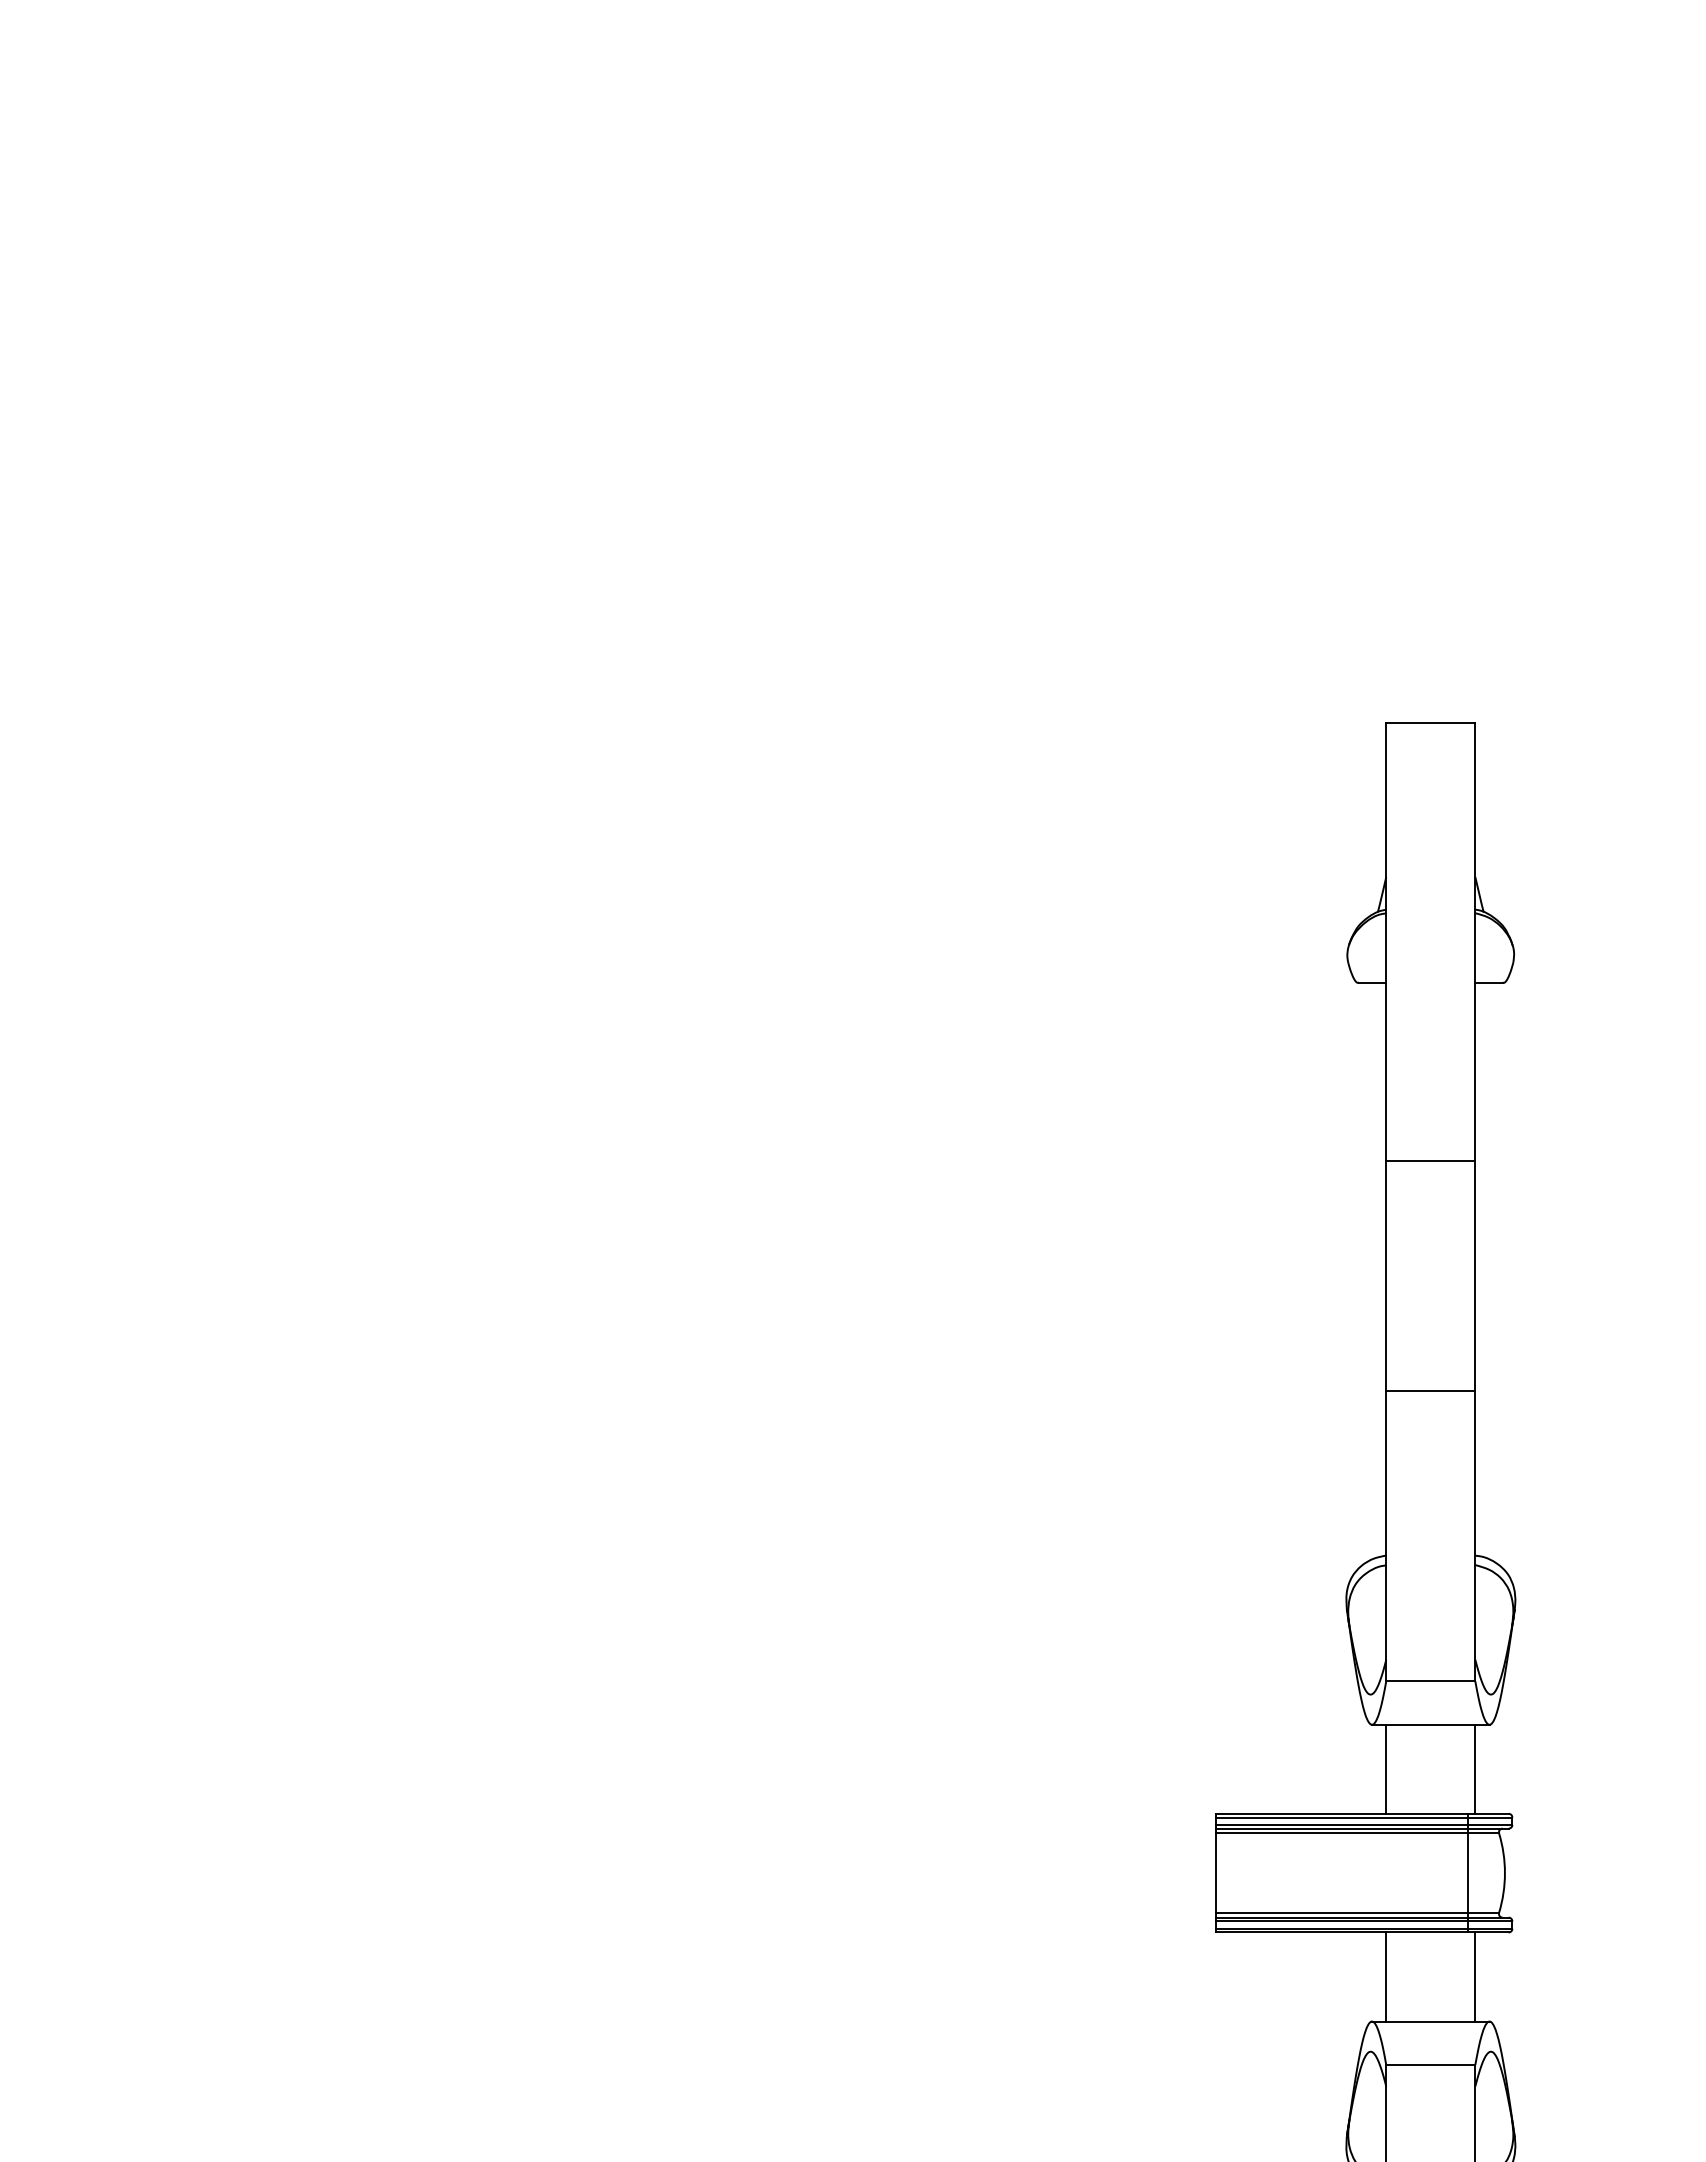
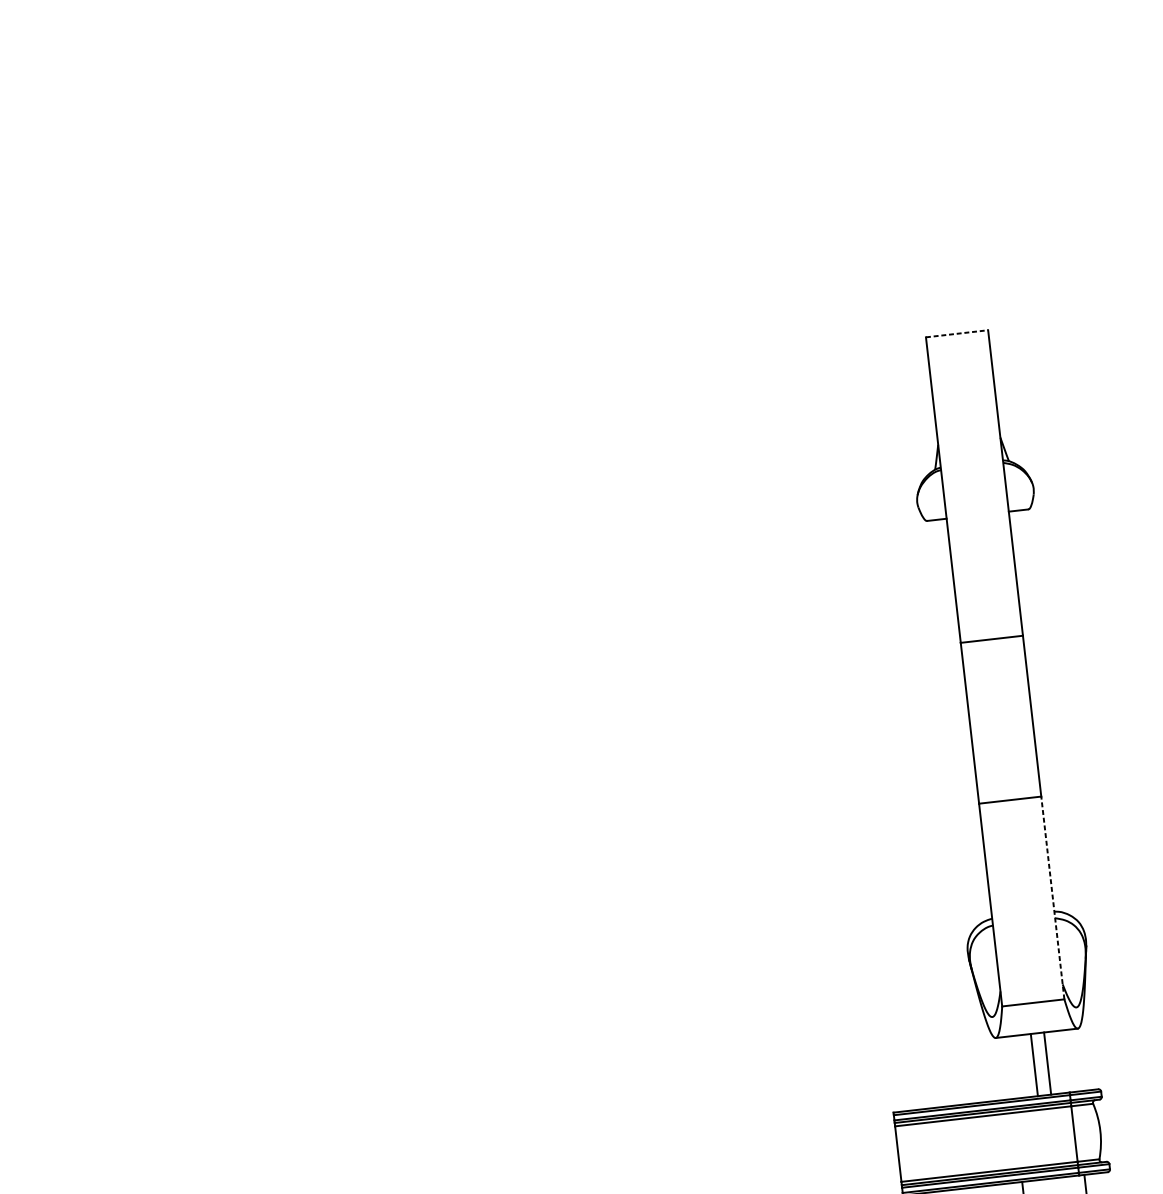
line: (1430, 723) -> (956, 333), solid -> dashed
line: (1475, 1535) -> (1052, 897), solid -> dashed
line: (1386, 1768) -> (1047, 1063), moved
line: (1475, 1768) -> (1034, 1064), moved

